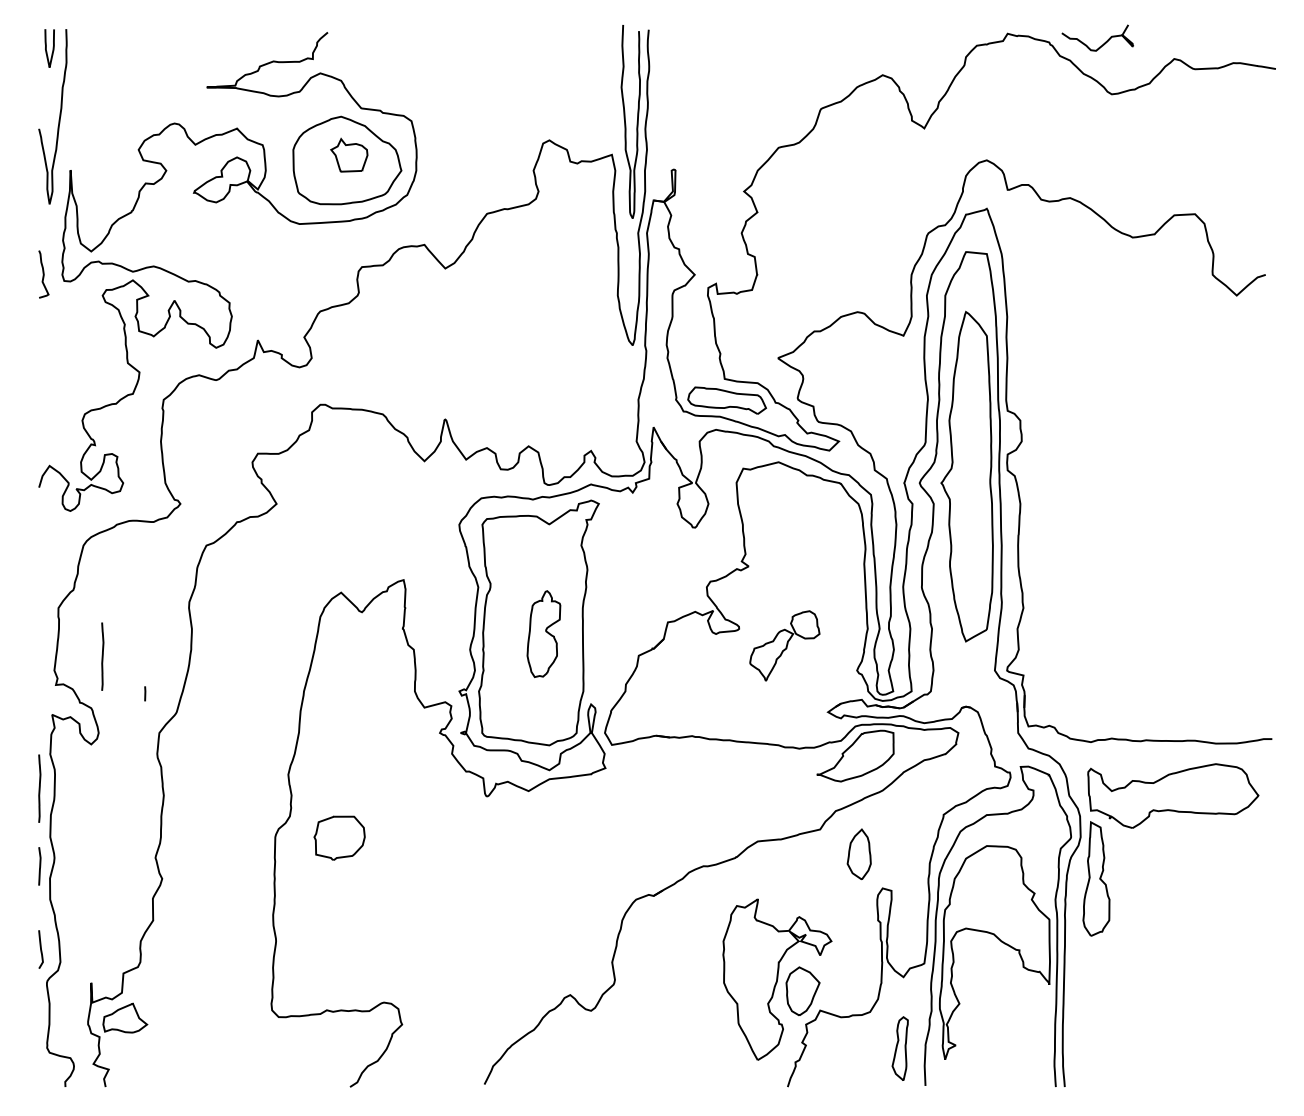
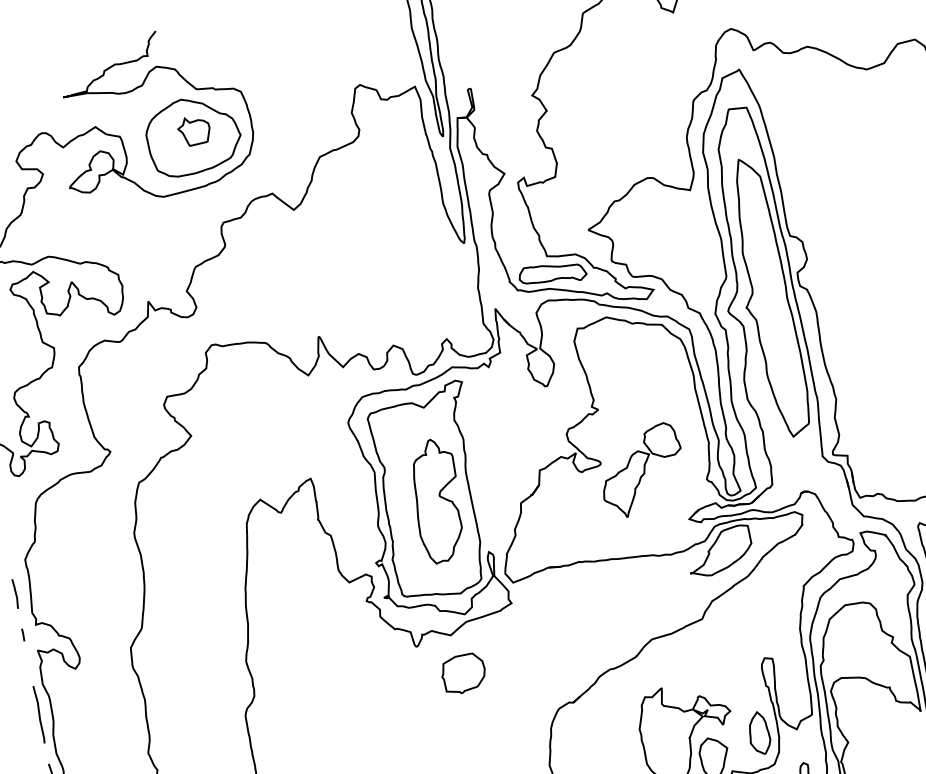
part: (543, 633) -> (437, 500), size x1.67
line: (39, 644) -> (15, 593), added
part: (784, 645) -> (641, 470), size x1.43
line: (102, 656) -> (70, 593), removed
line: (145, 693) -> (23, 634), moved
part: (339, 837) -> (463, 673), moved
part: (858, 854) -> (758, 733), moved

